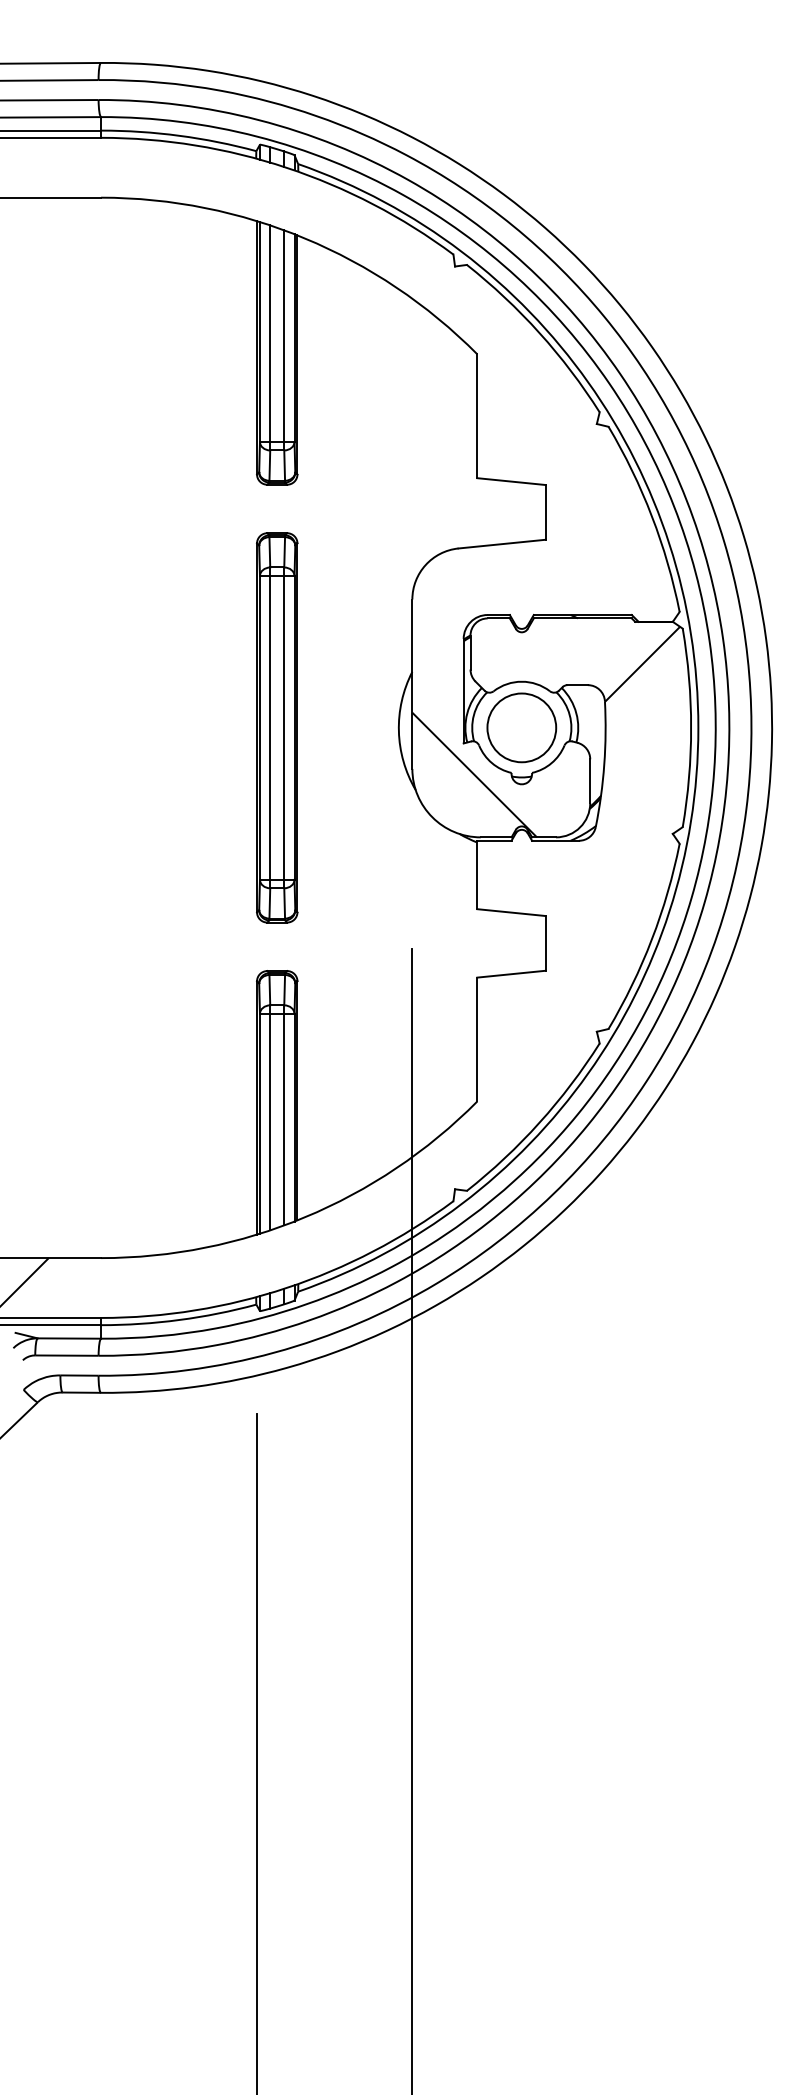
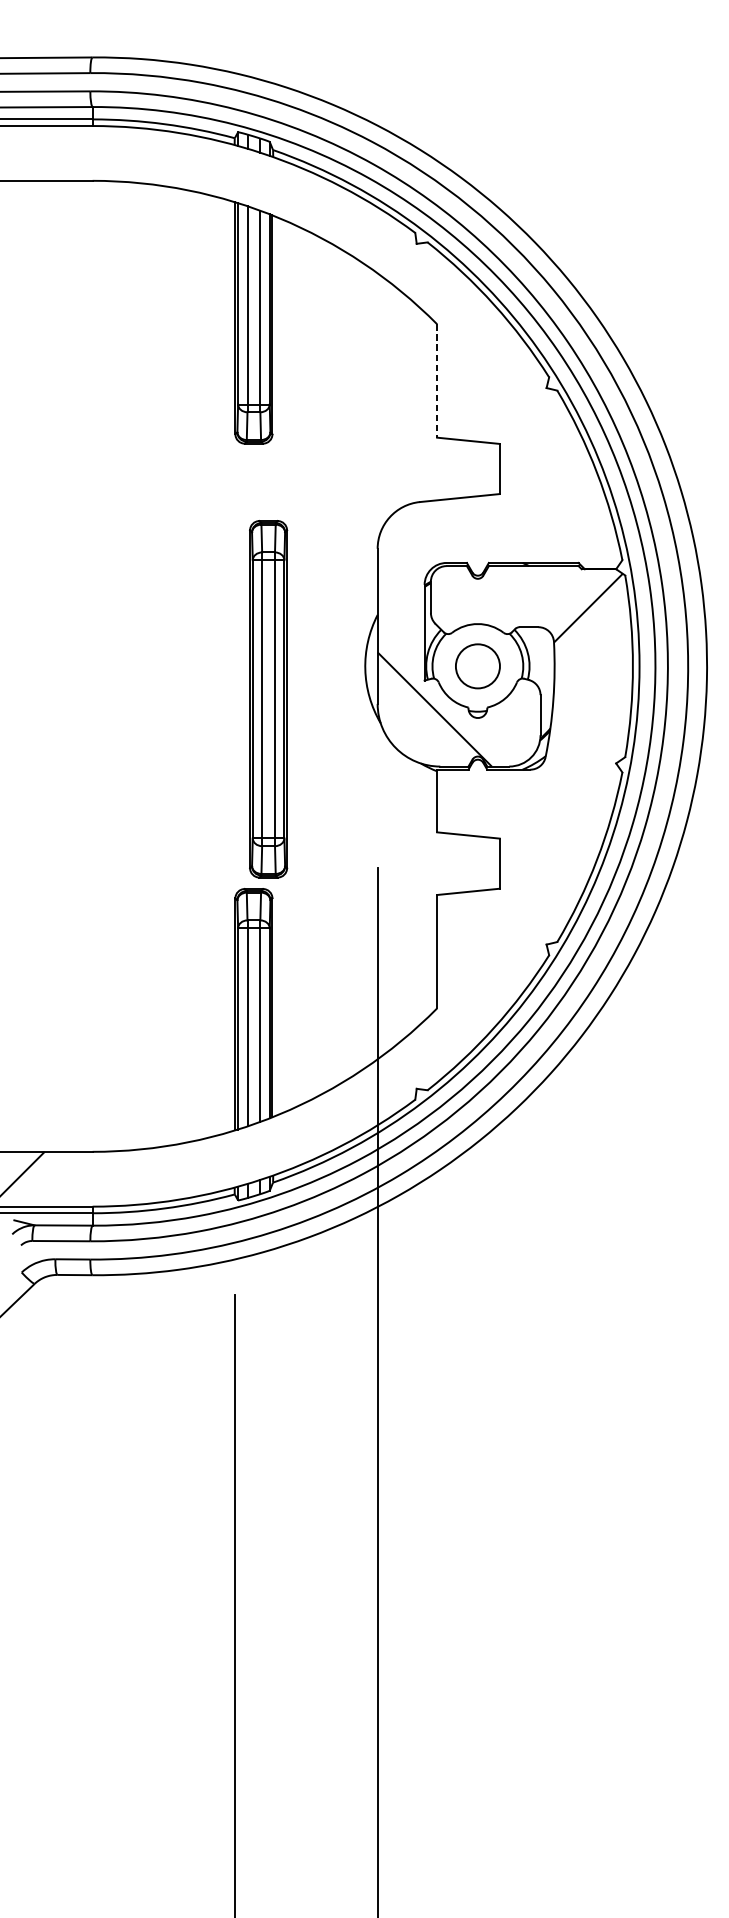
line: (477, 416) -> (437, 381), solid -> dashed
part: (277, 727) -> (268, 698), moved
circle: (521, 727) -> (477, 665), size x0.7

